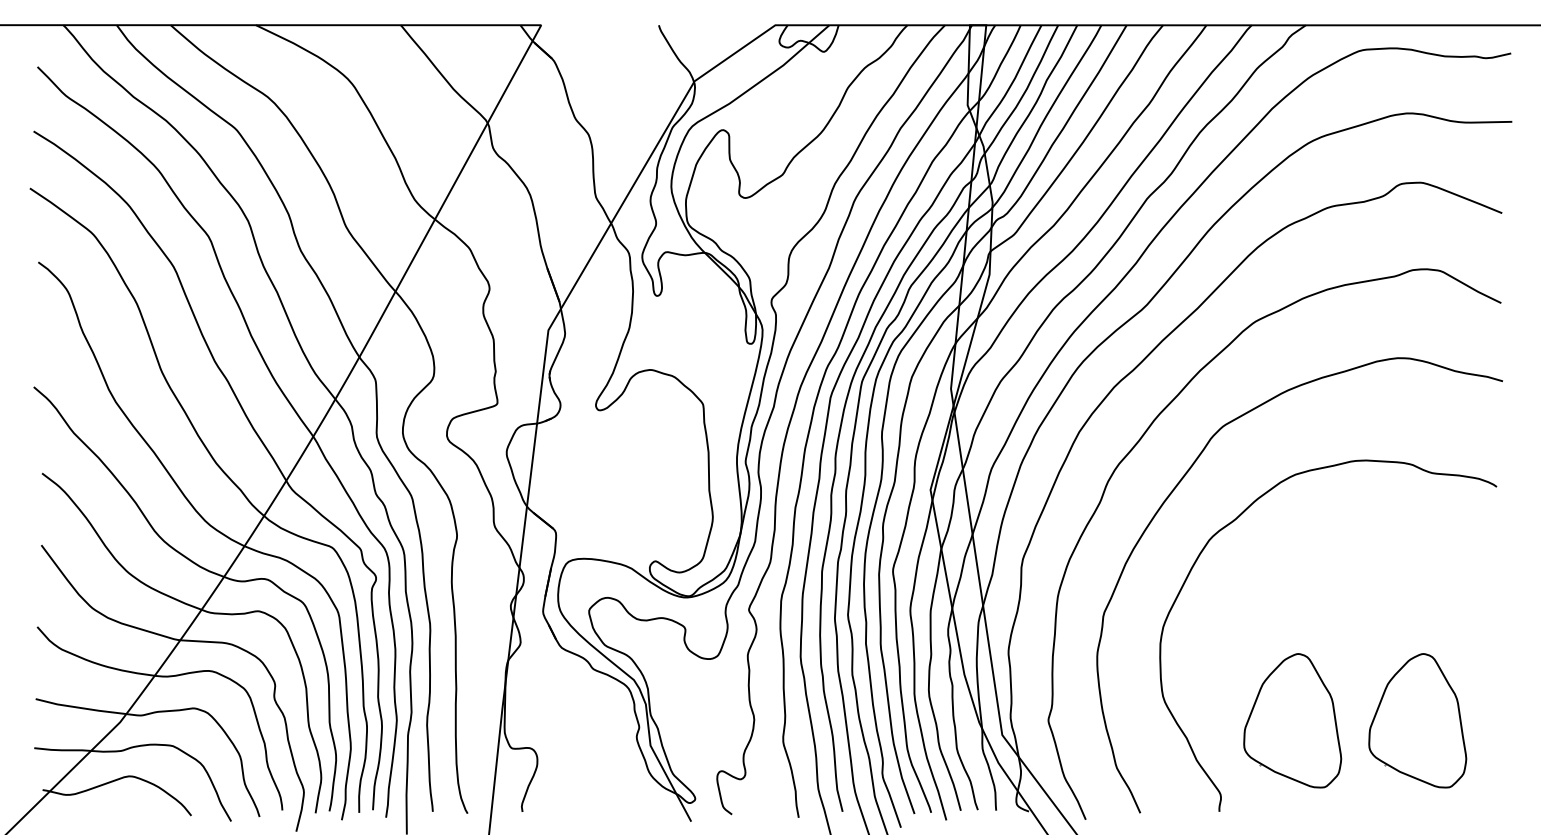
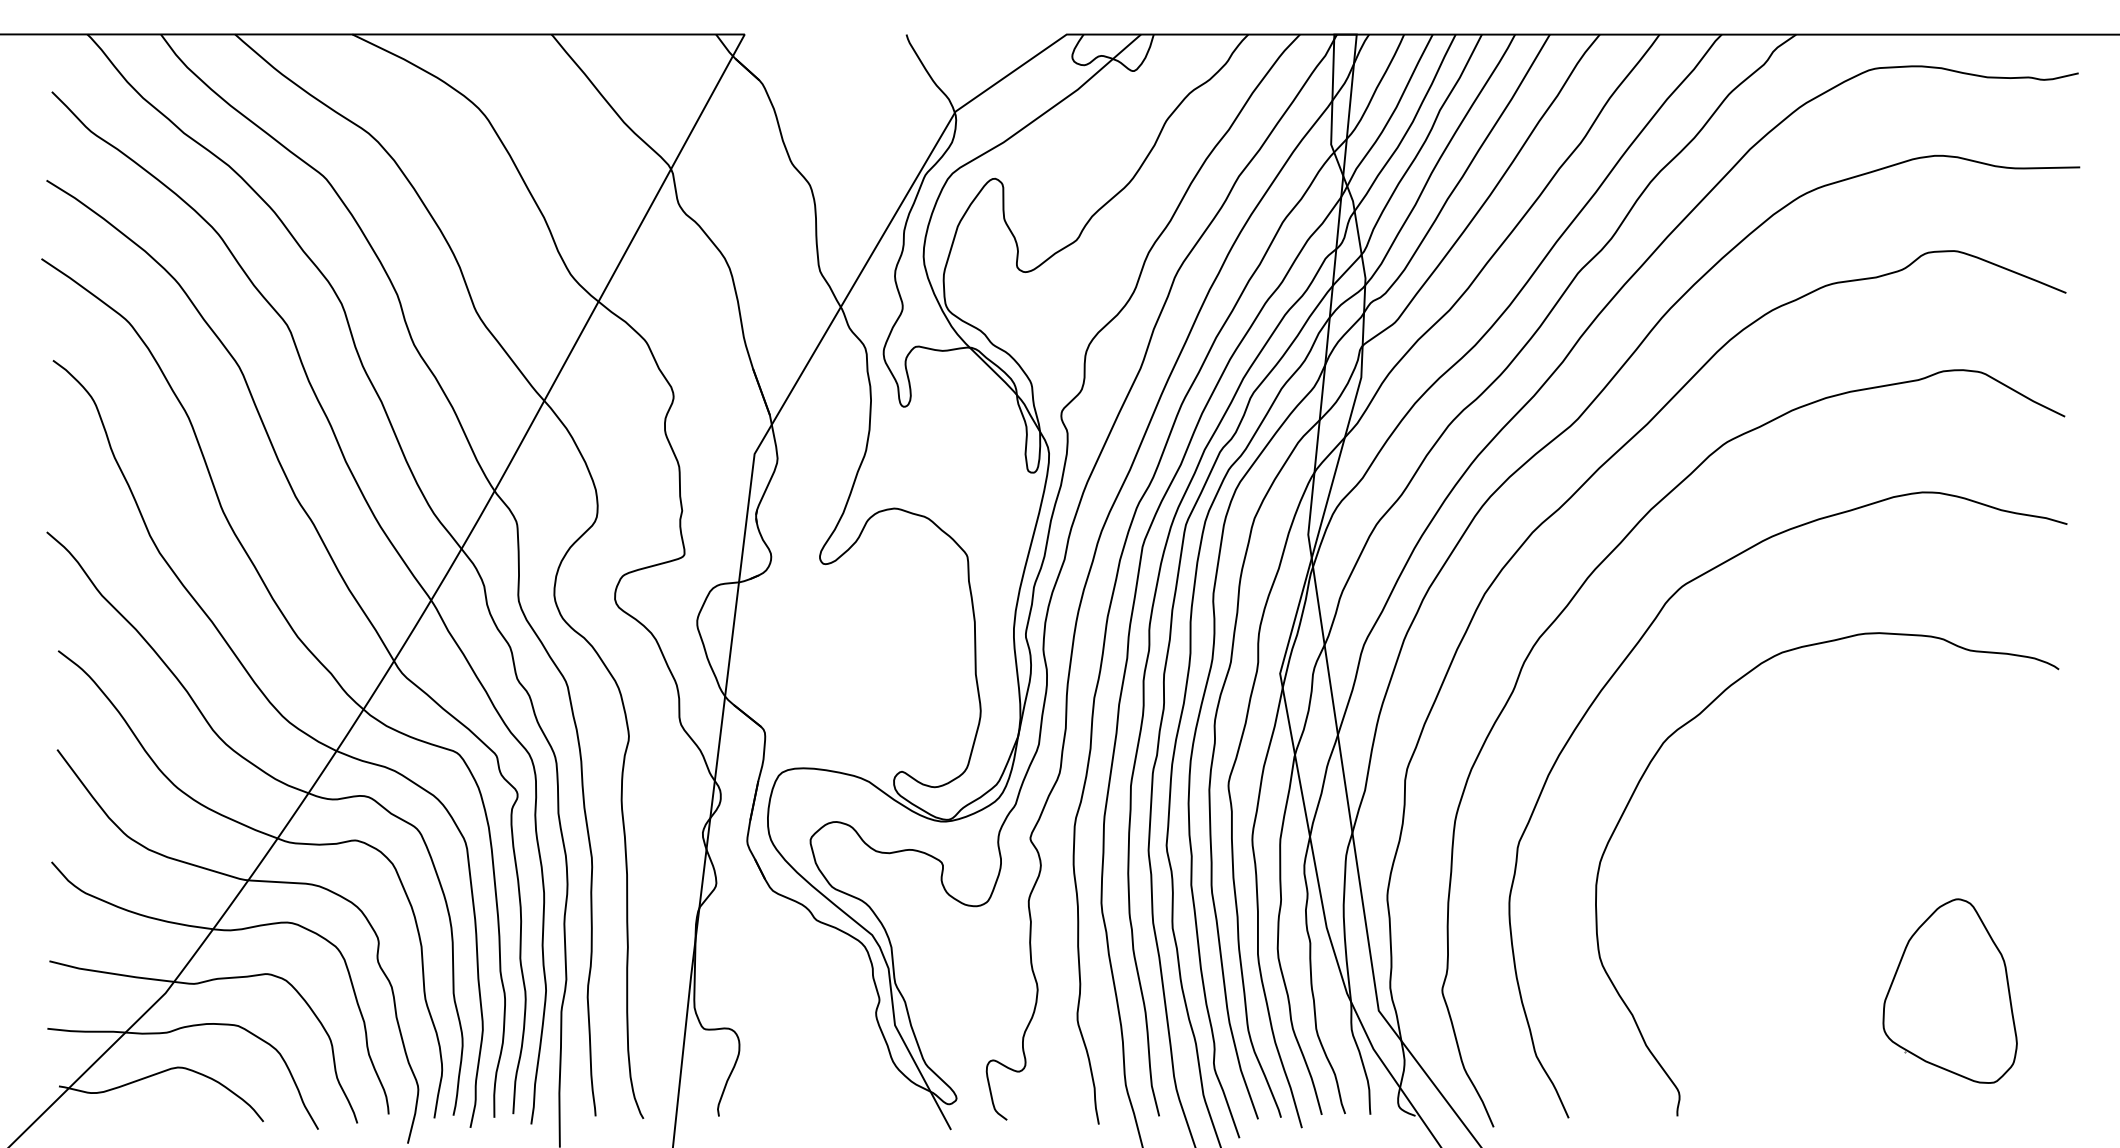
part: (1292, 720) -> (1777, 990), removed

